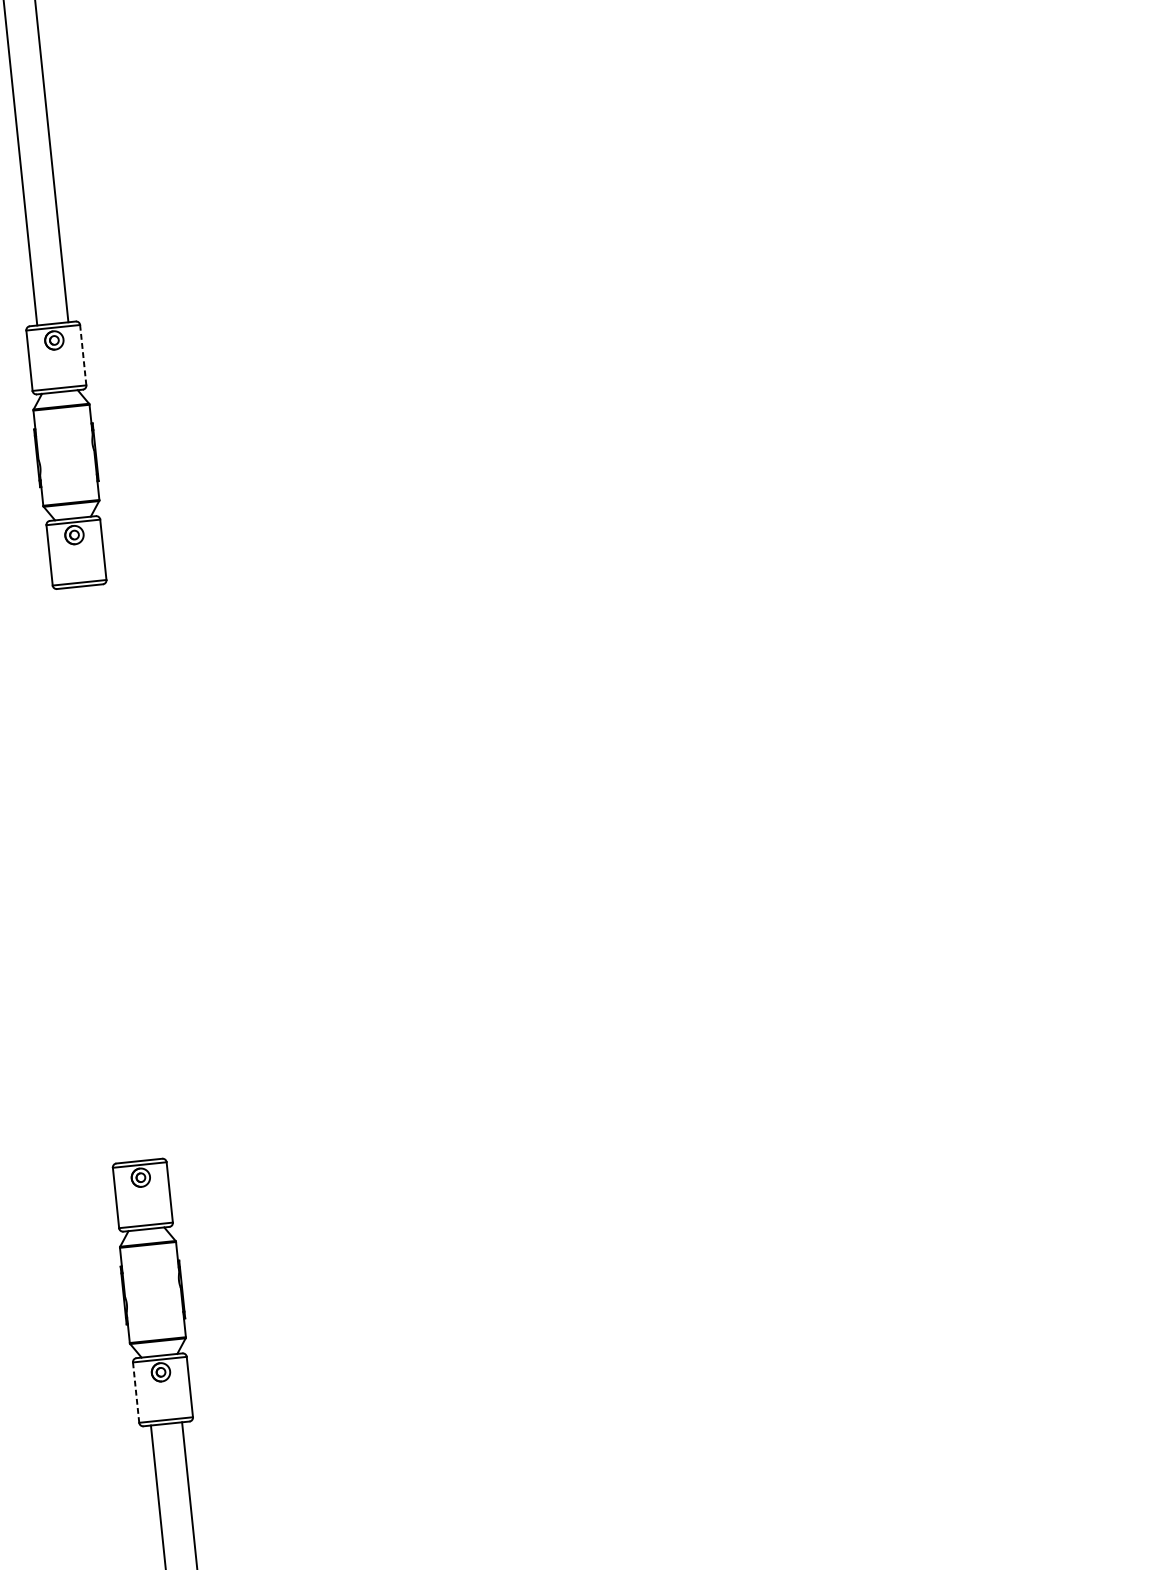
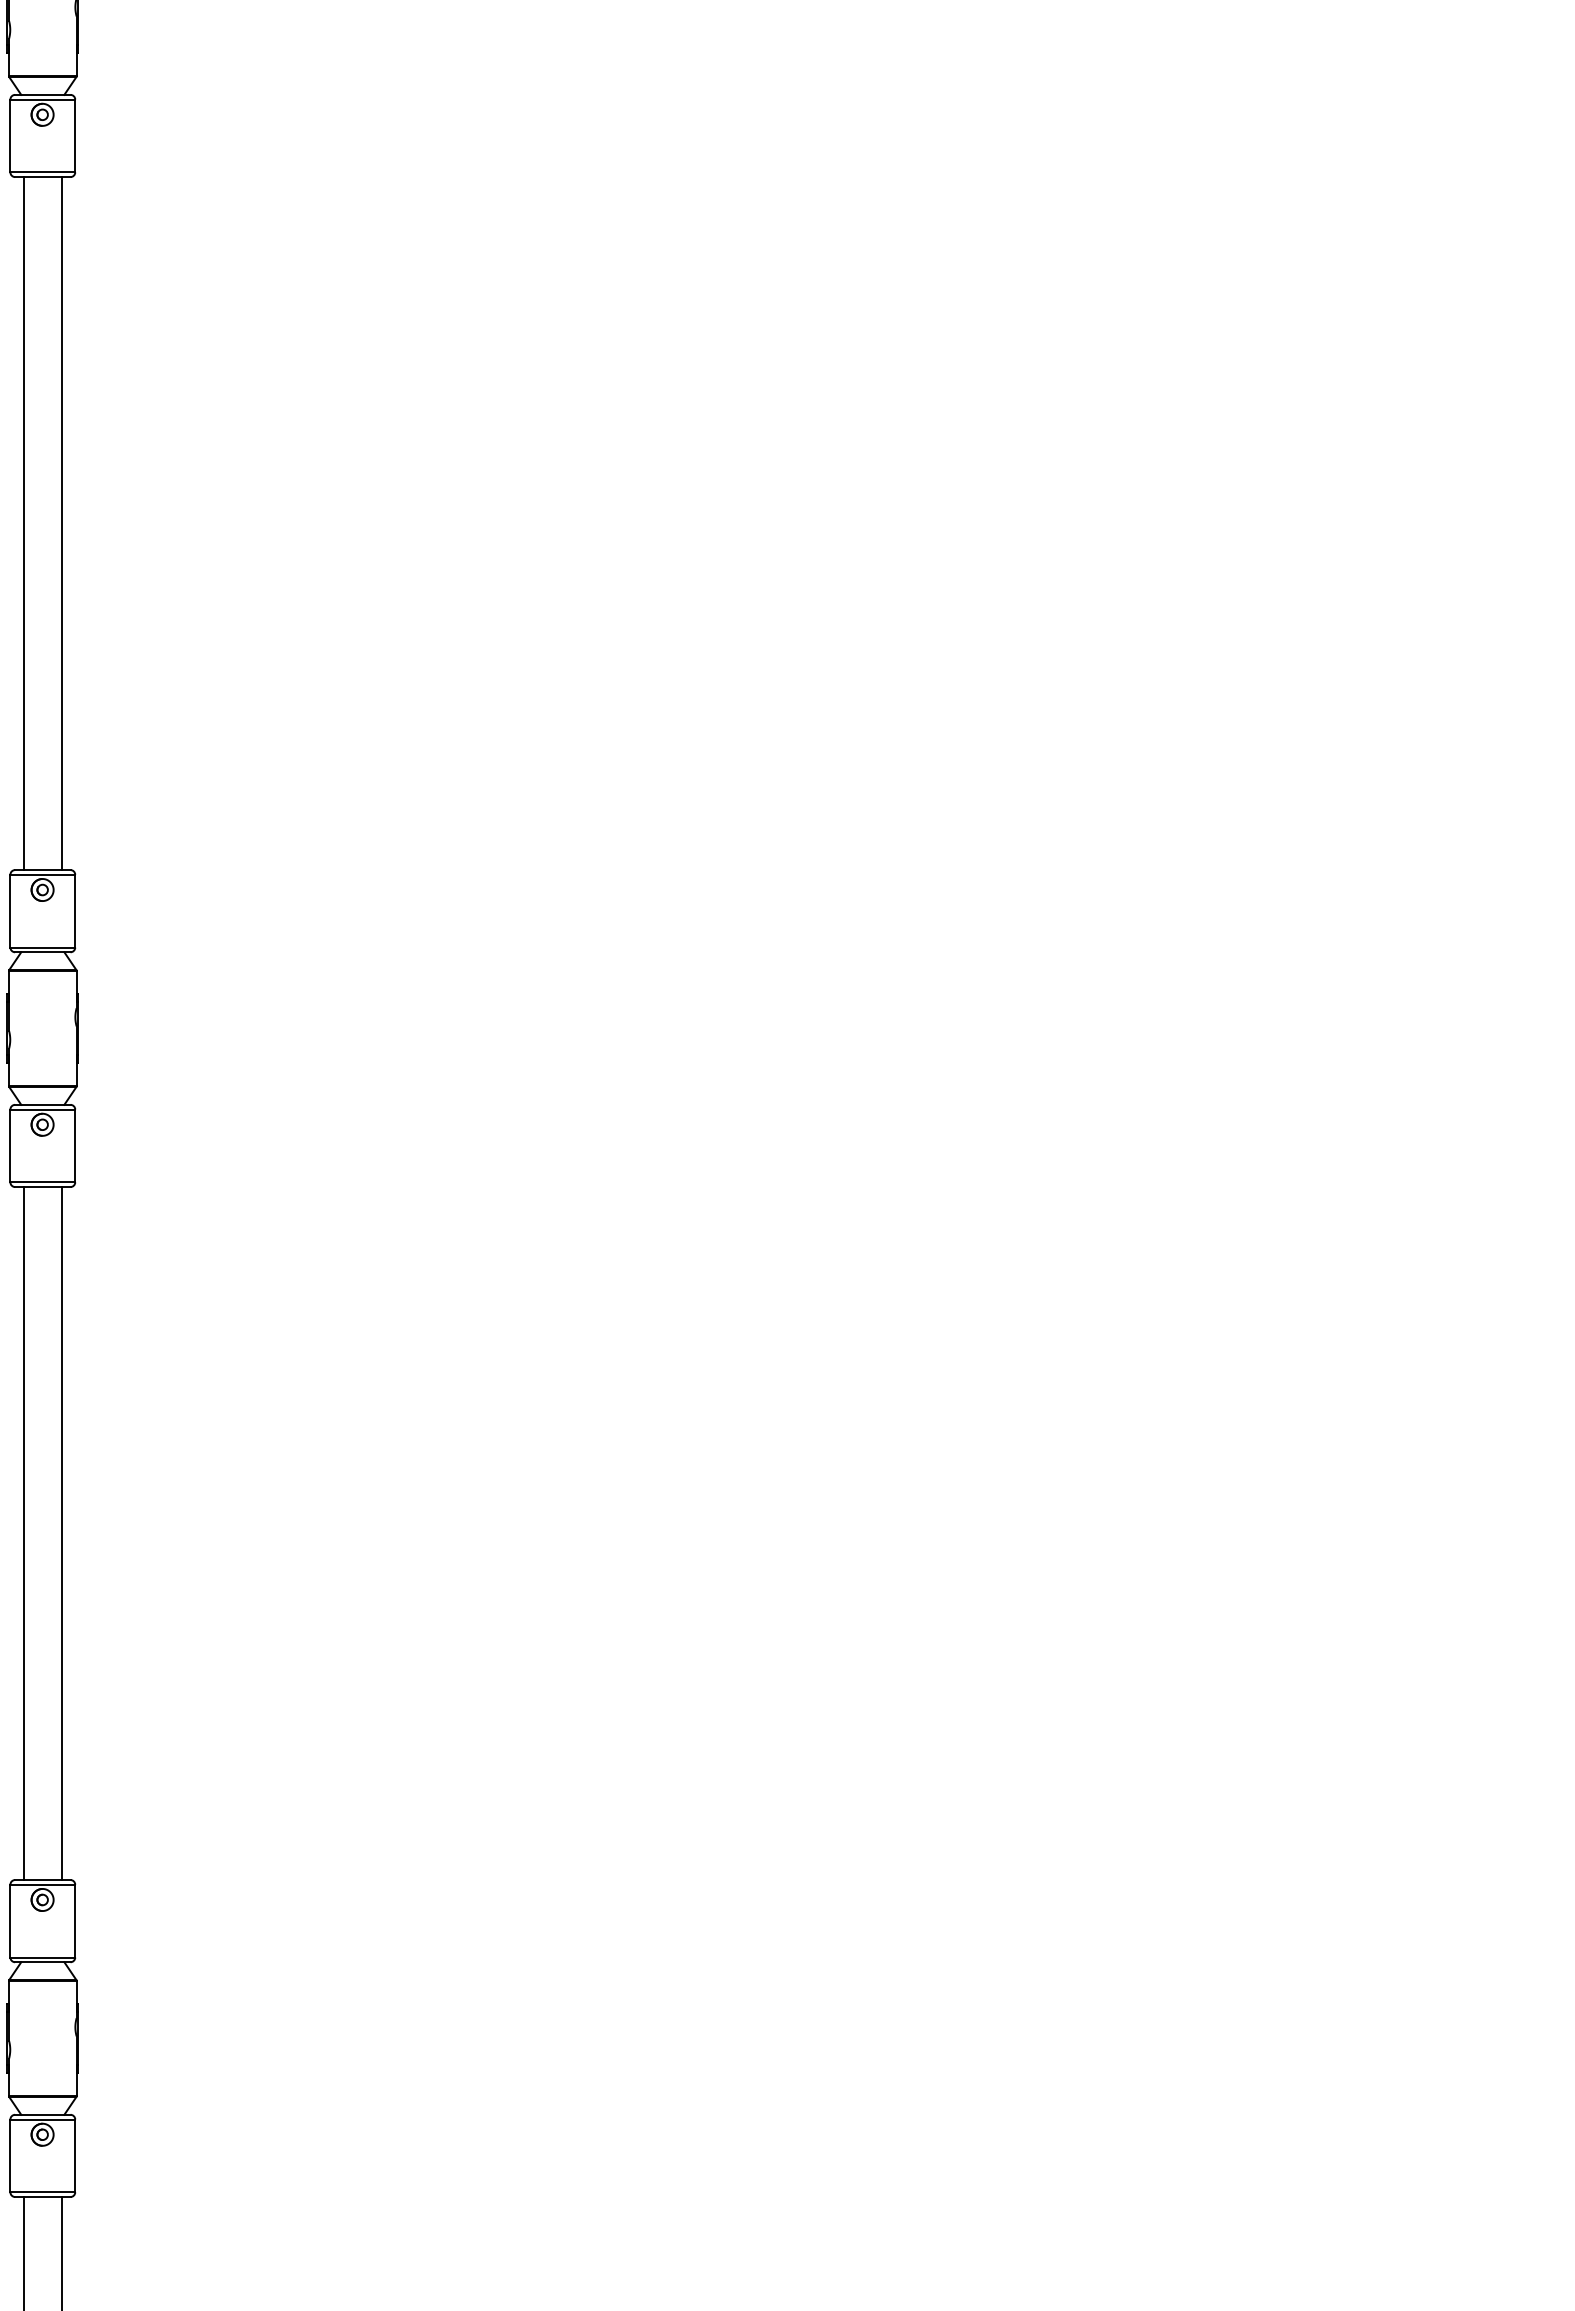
line: (83, 354) -> (75, 910), dashed -> solid
line: (125, 872) -> (61, 1533), added
line: (94, 875) -> (24, 1533), added
line: (136, 1393) -> (10, 2156), dashed -> solid

